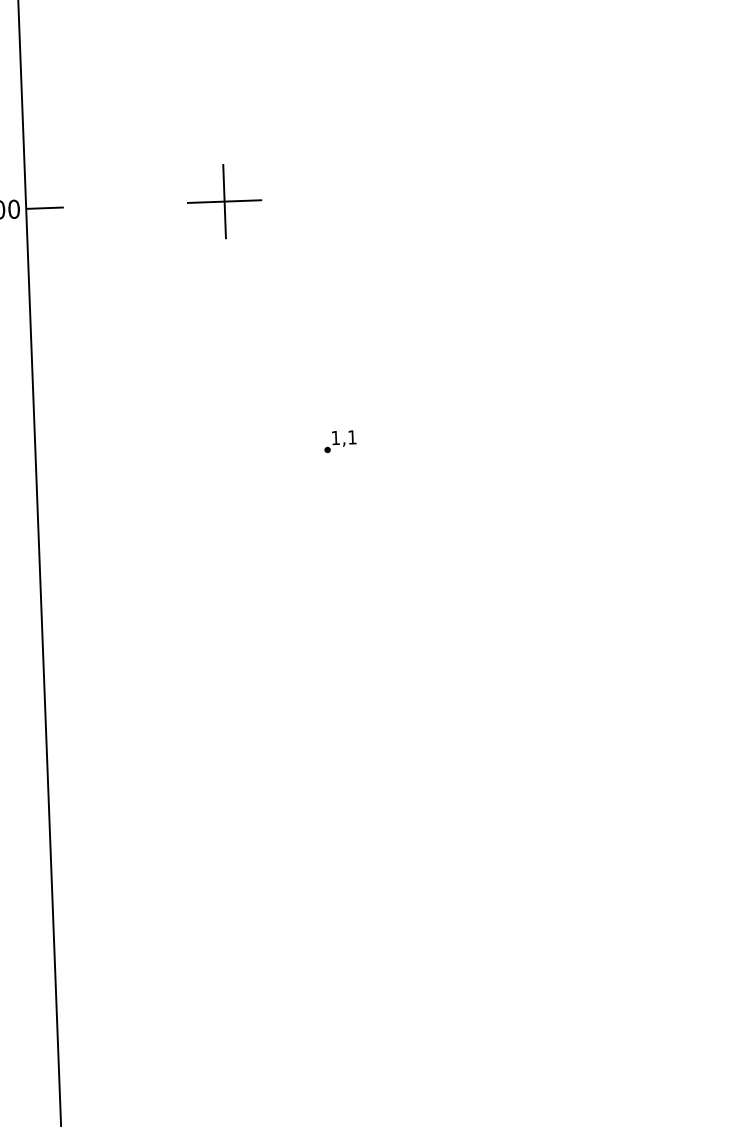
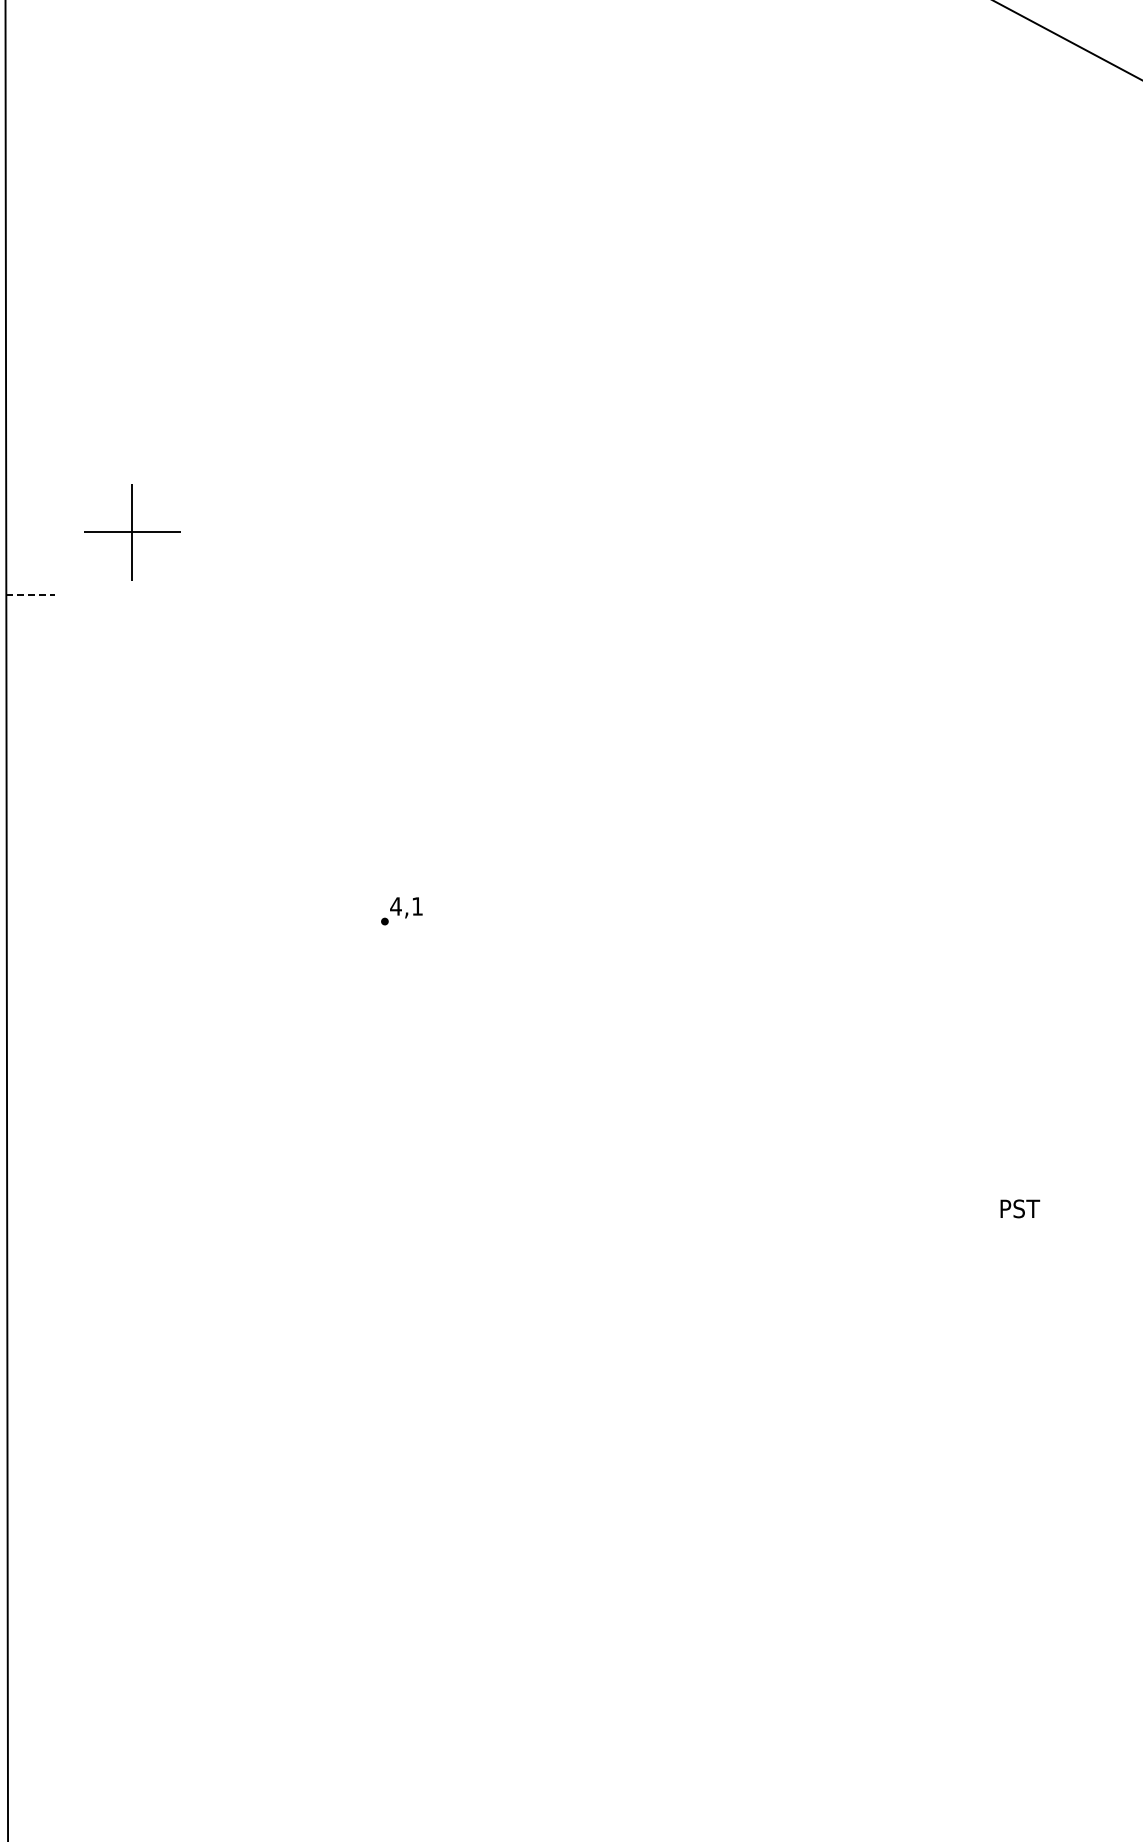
part: (224, 201) -> (132, 532), moved
line: (45, 208) -> (31, 595), solid -> dashed
text: (335, 438) -> (395, 906), 1,1 -> 4,1

